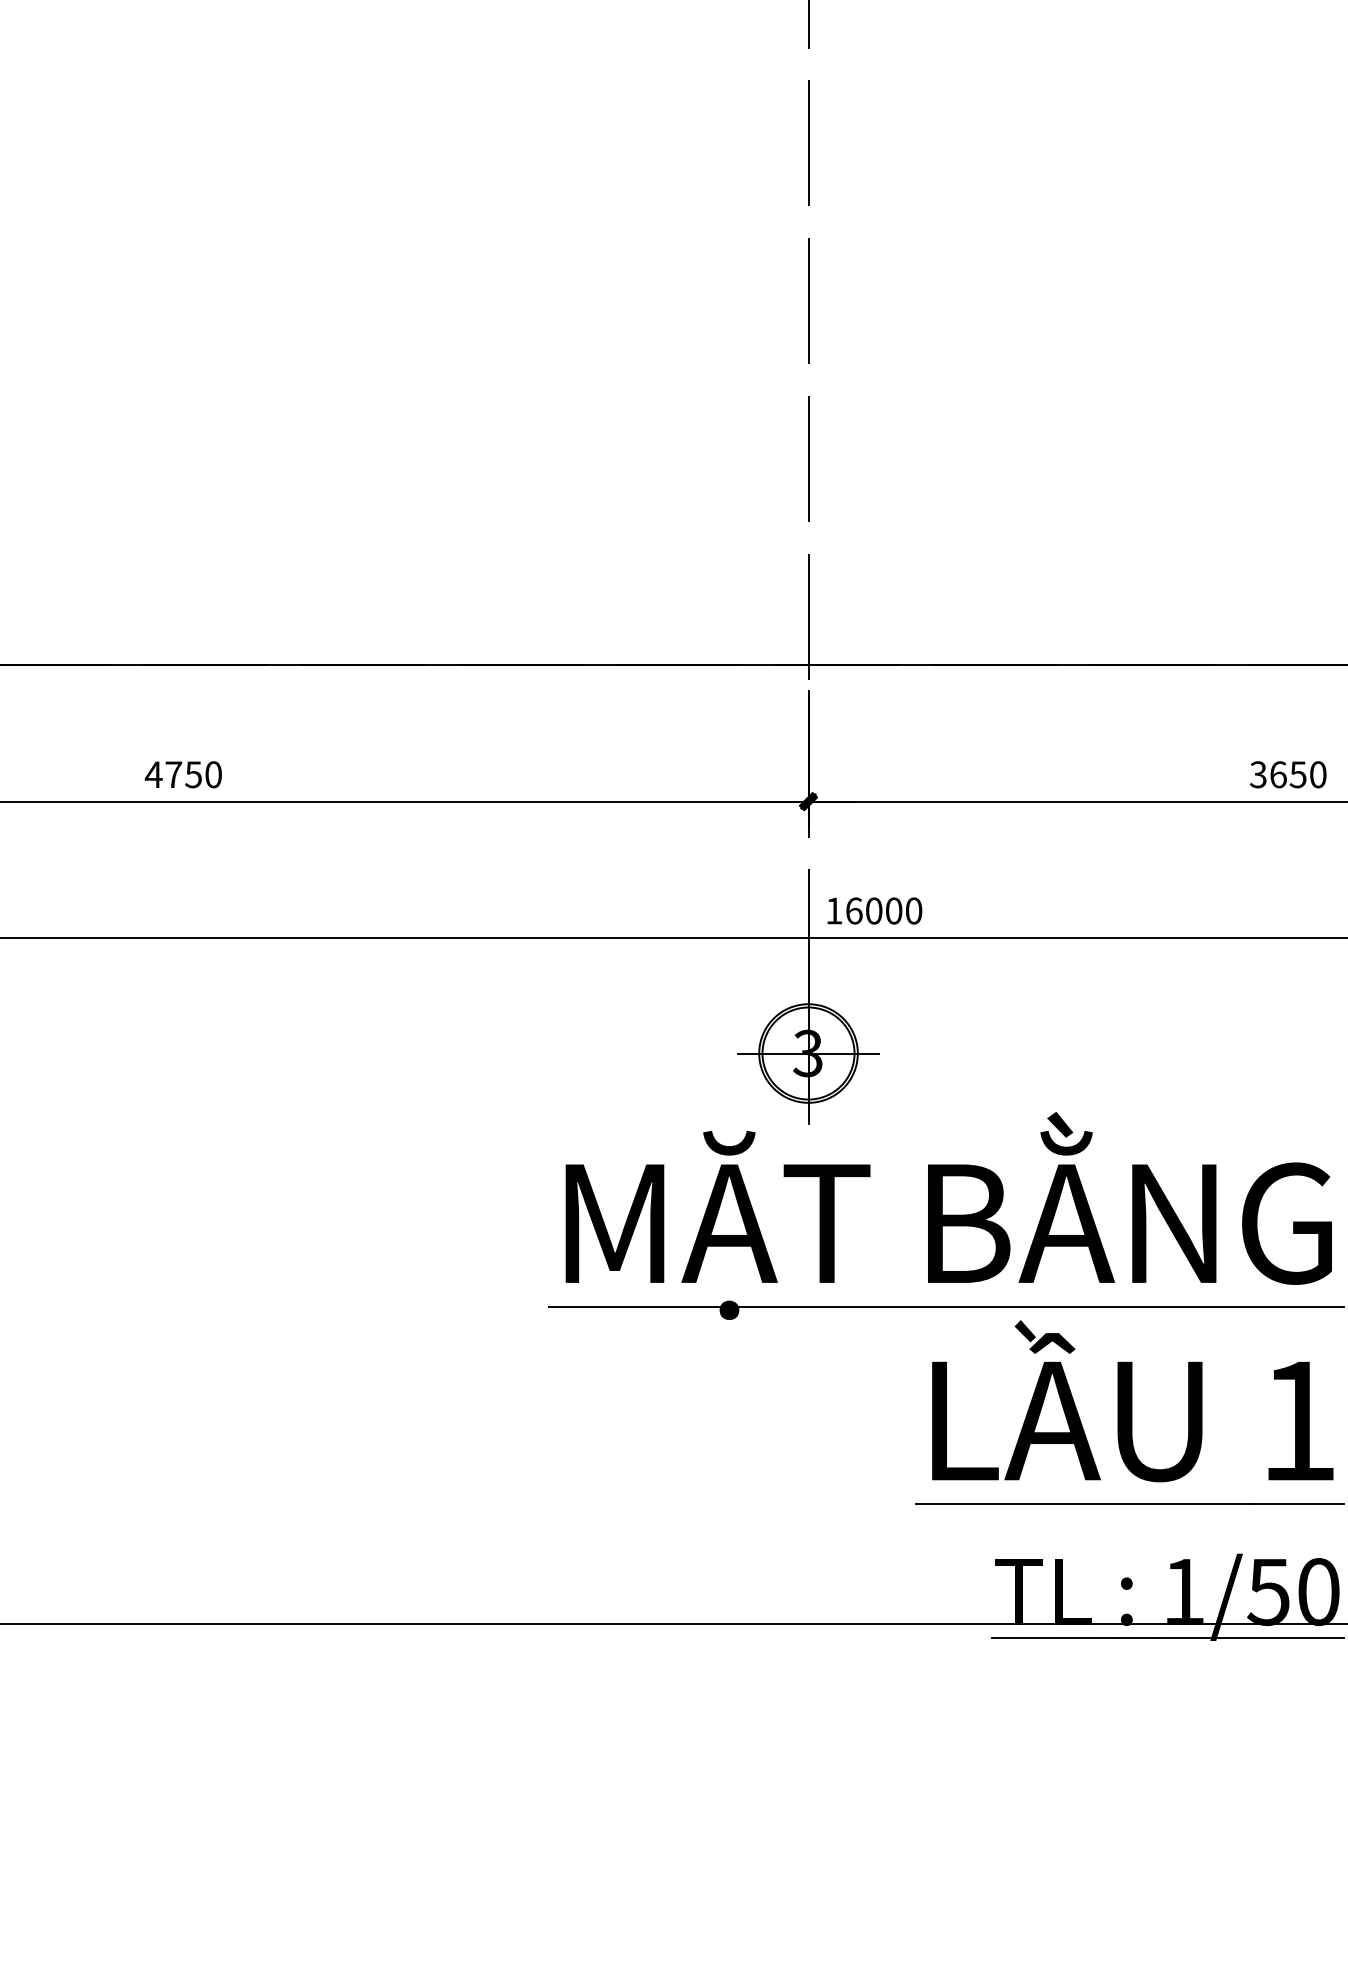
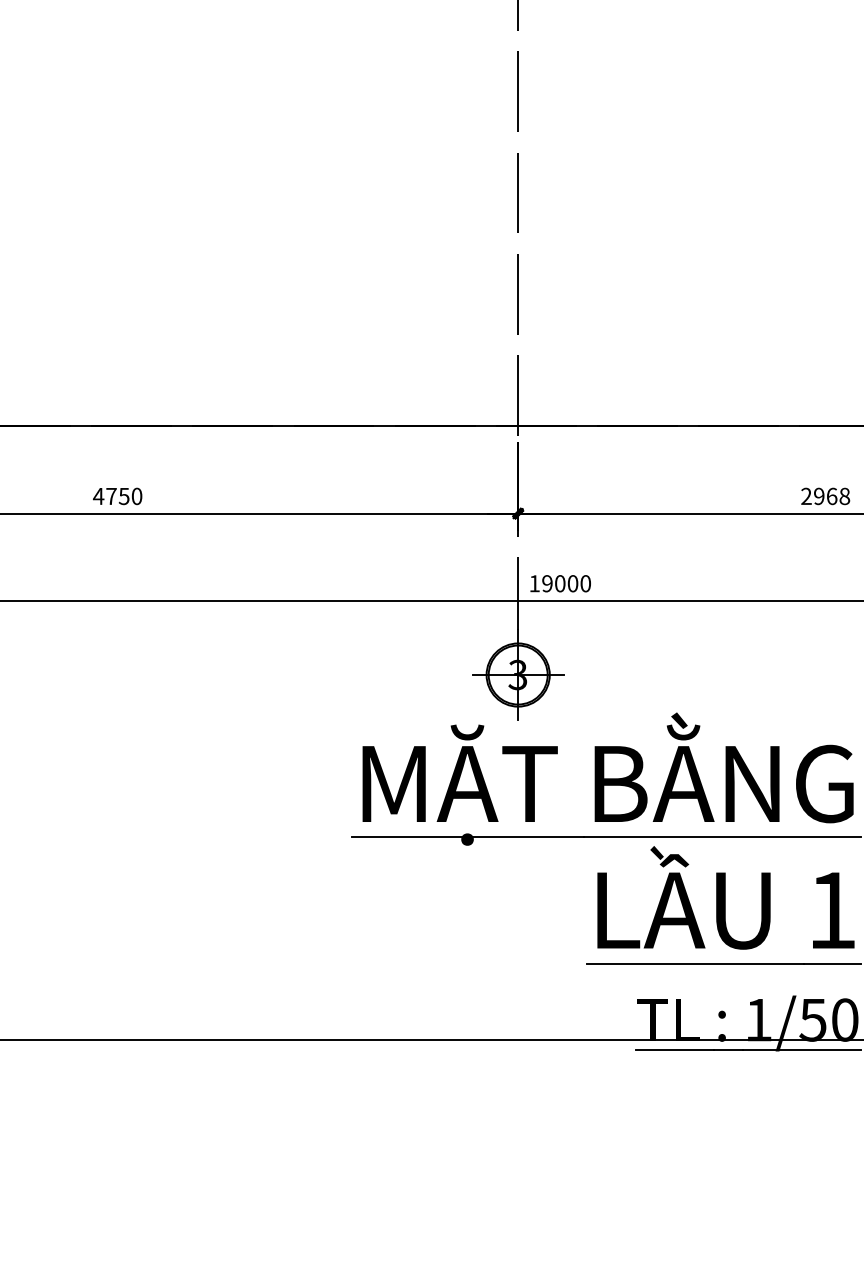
text: (1288, 774) -> (825, 496), 3650 -> 2968
text: (854, 910) -> (547, 583), 16000 -> 19000

